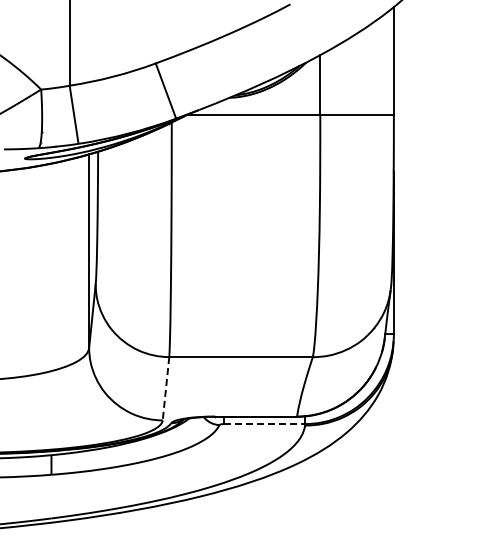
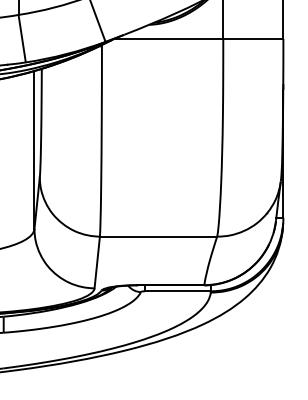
line: (166, 388) -> (97, 262), dashed -> solid
line: (265, 424) -> (178, 291), dashed -> solid

